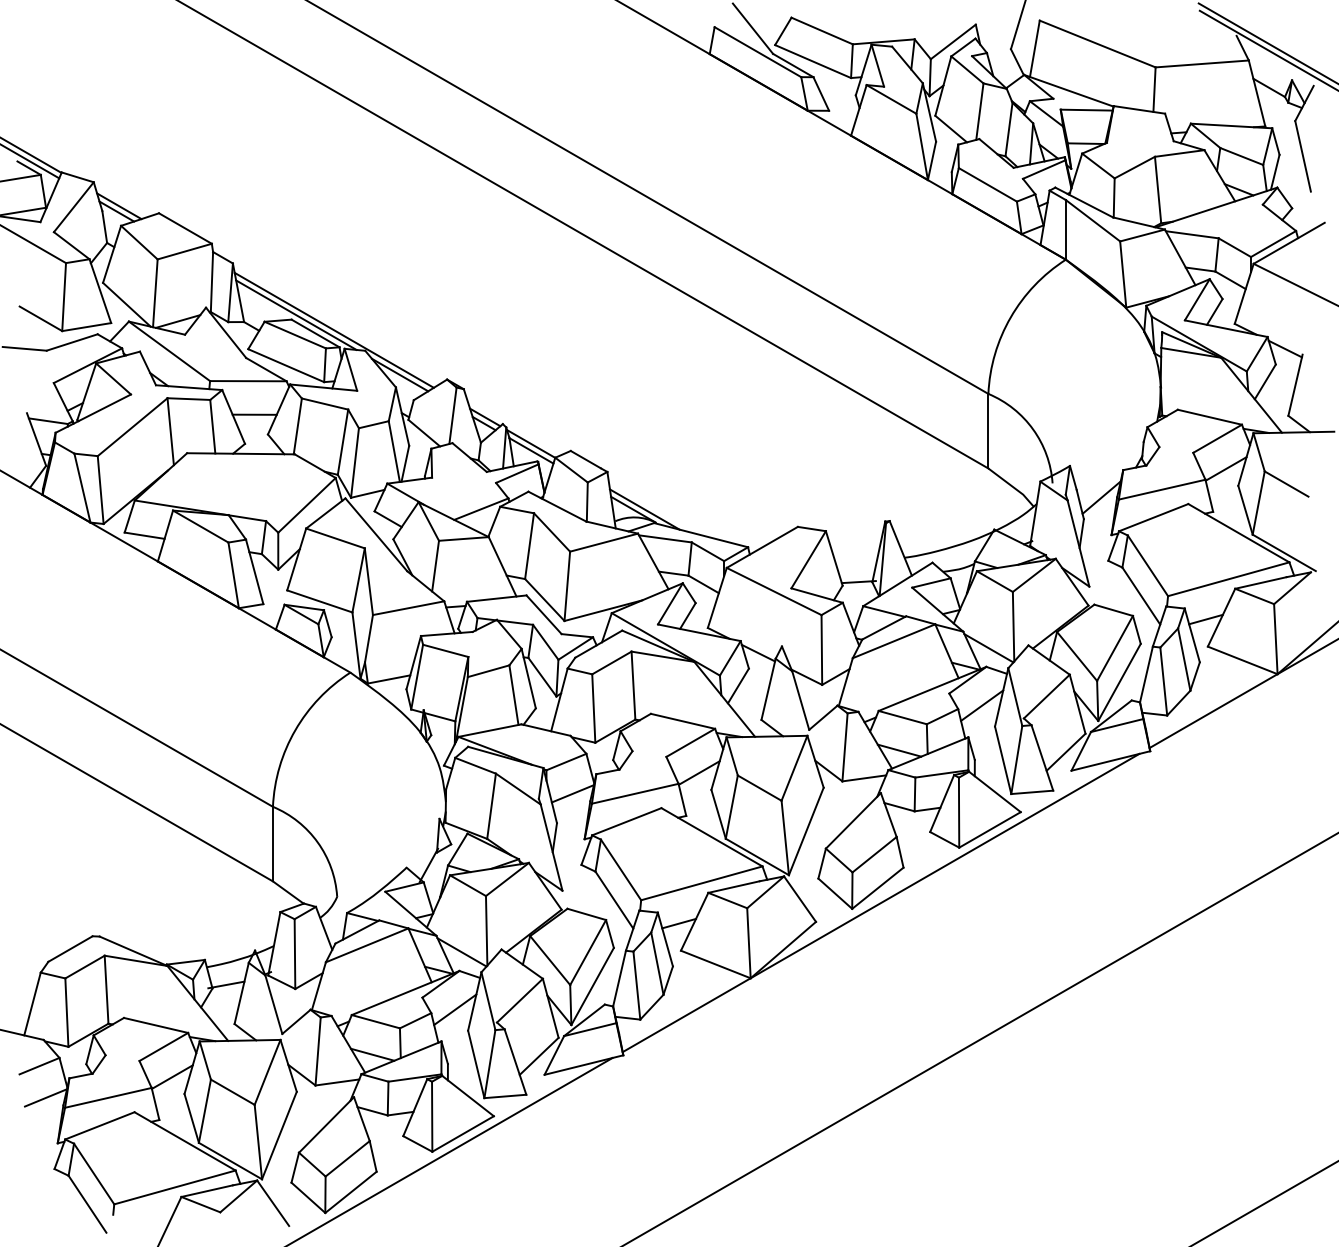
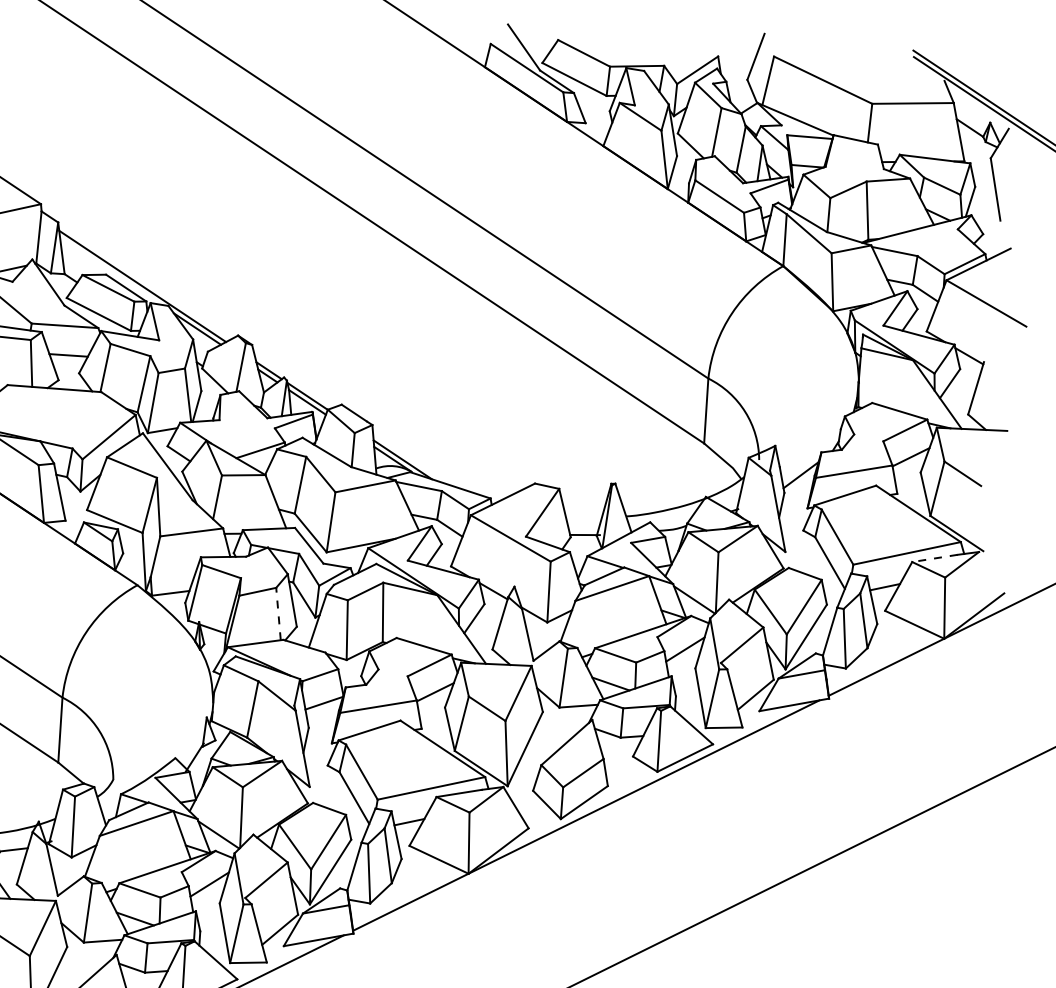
line: (296, 314) -> (110, 270), removed
line: (1260, 583) -> (934, 558), solid -> dashed
line: (513, 694) -> (278, 613), solid -> dashed

